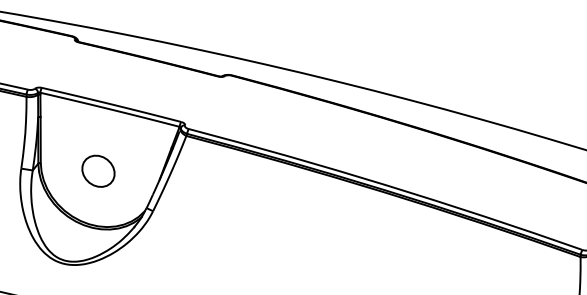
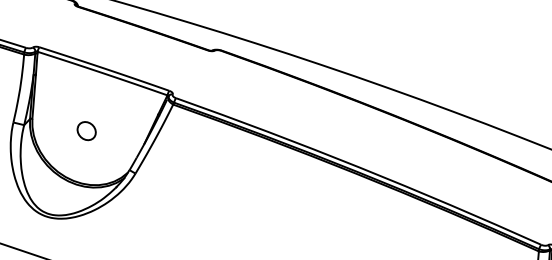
part: (98, 170) -> (86, 130), size x0.6

